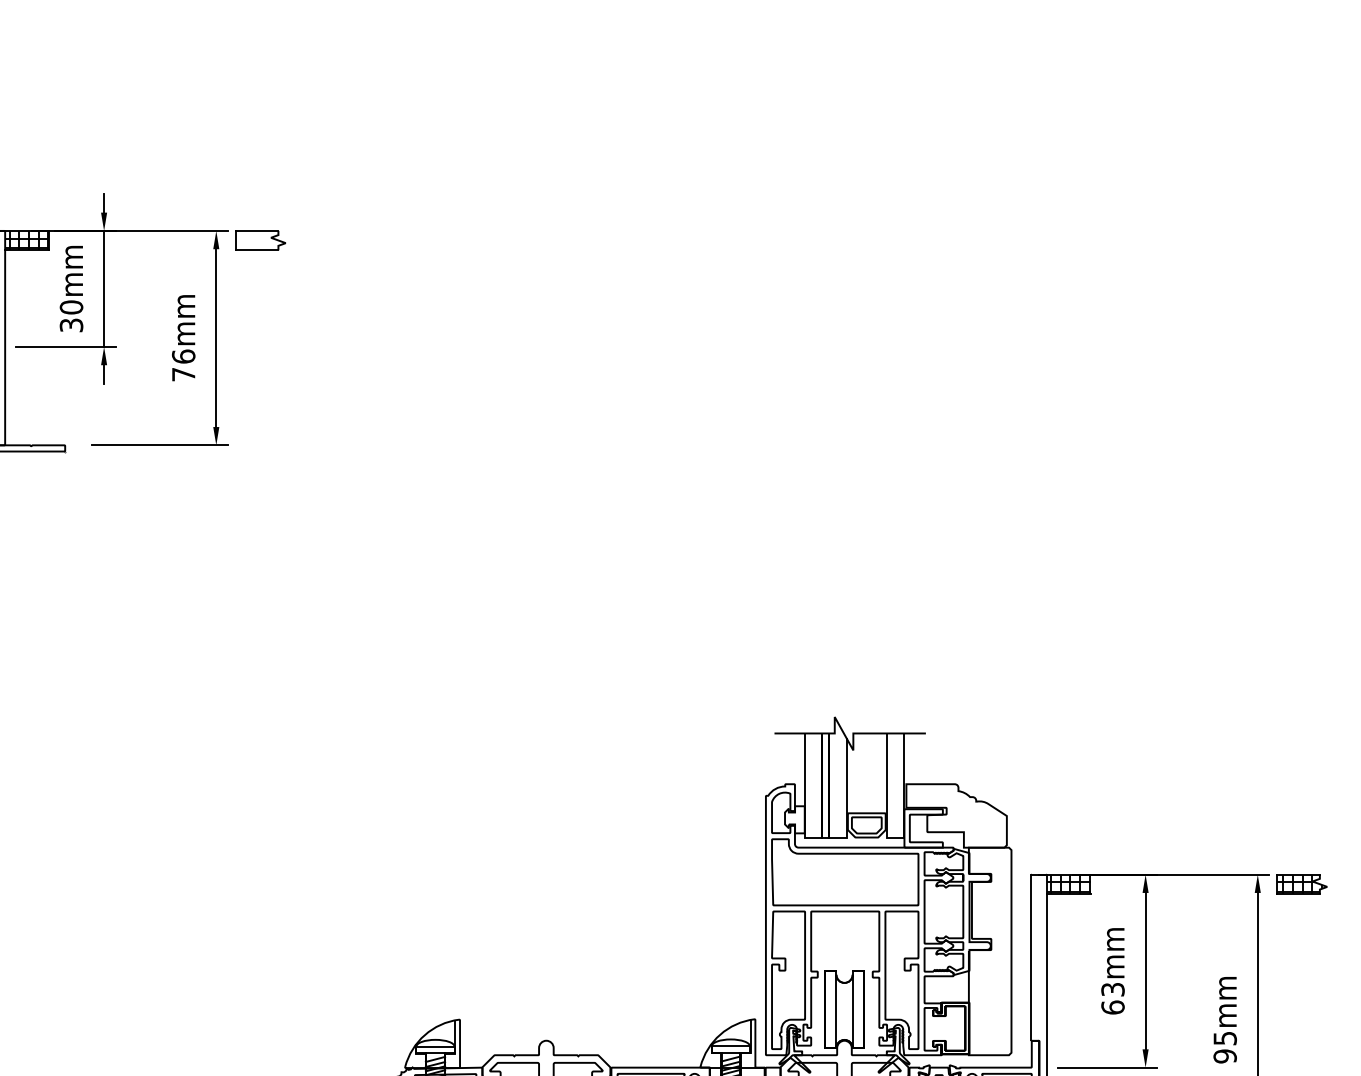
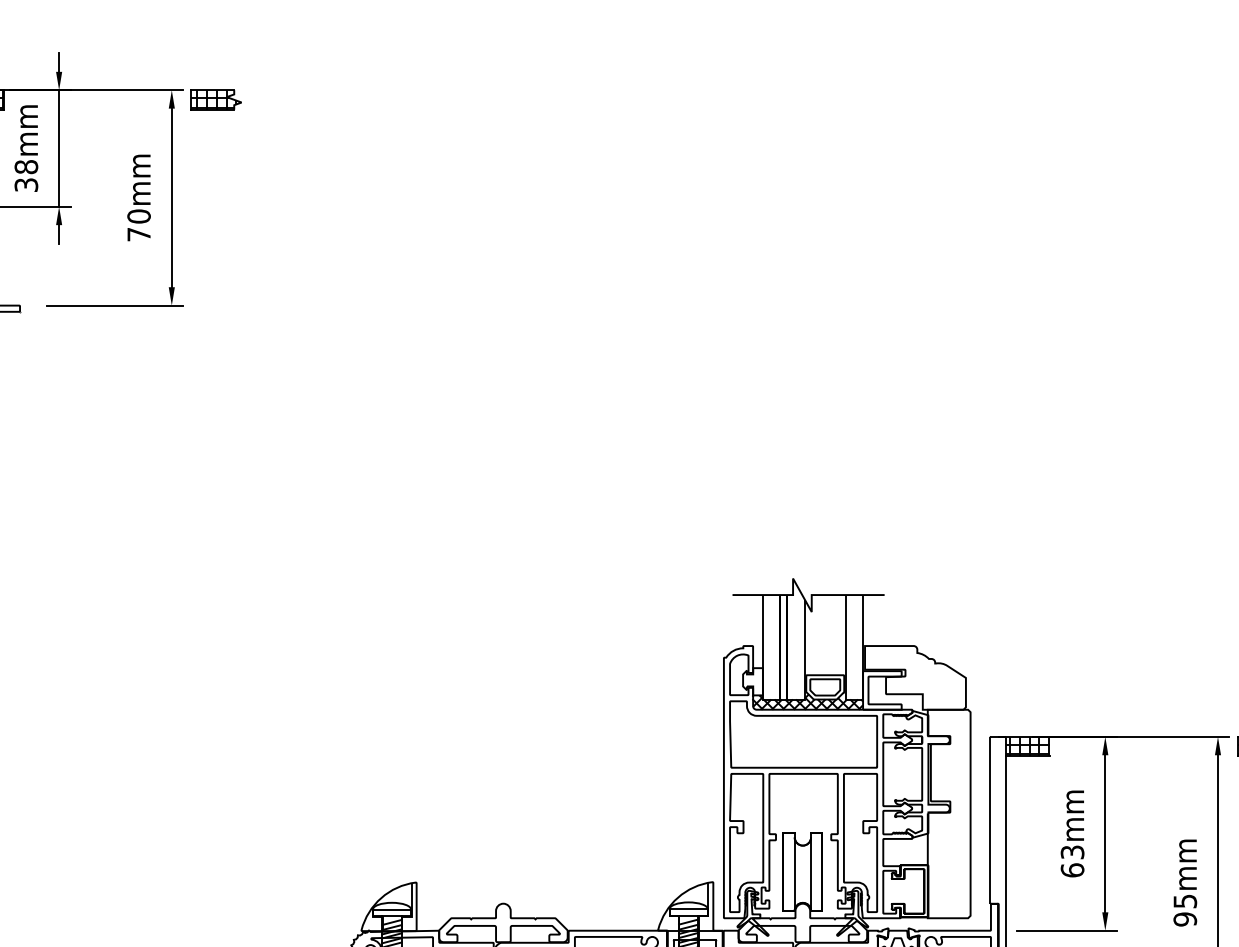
hatch: (257, 240) -> (213, 99), added
text: (71, 307) -> (26, 167), 30mm -> 38mm
text: (183, 356) -> (138, 216), 76mm -> 70mm
hatch: (849, 838) -> (807, 700), added

